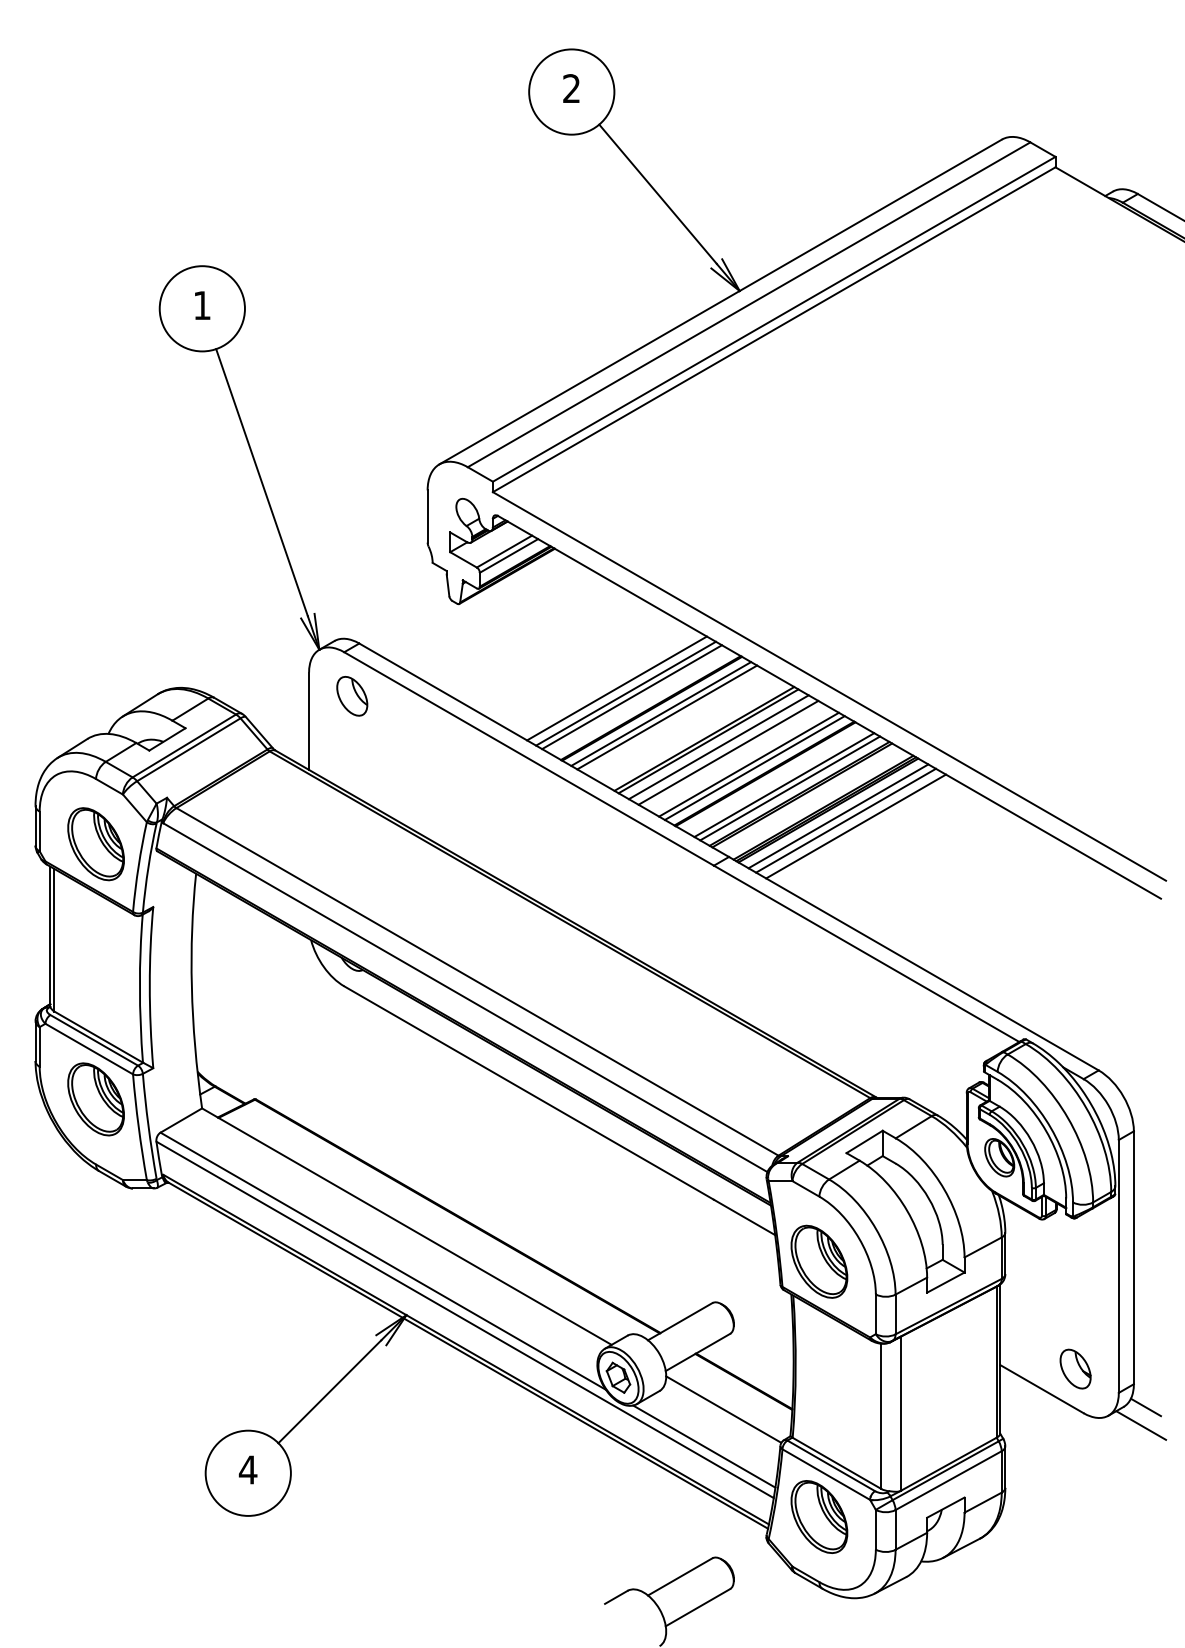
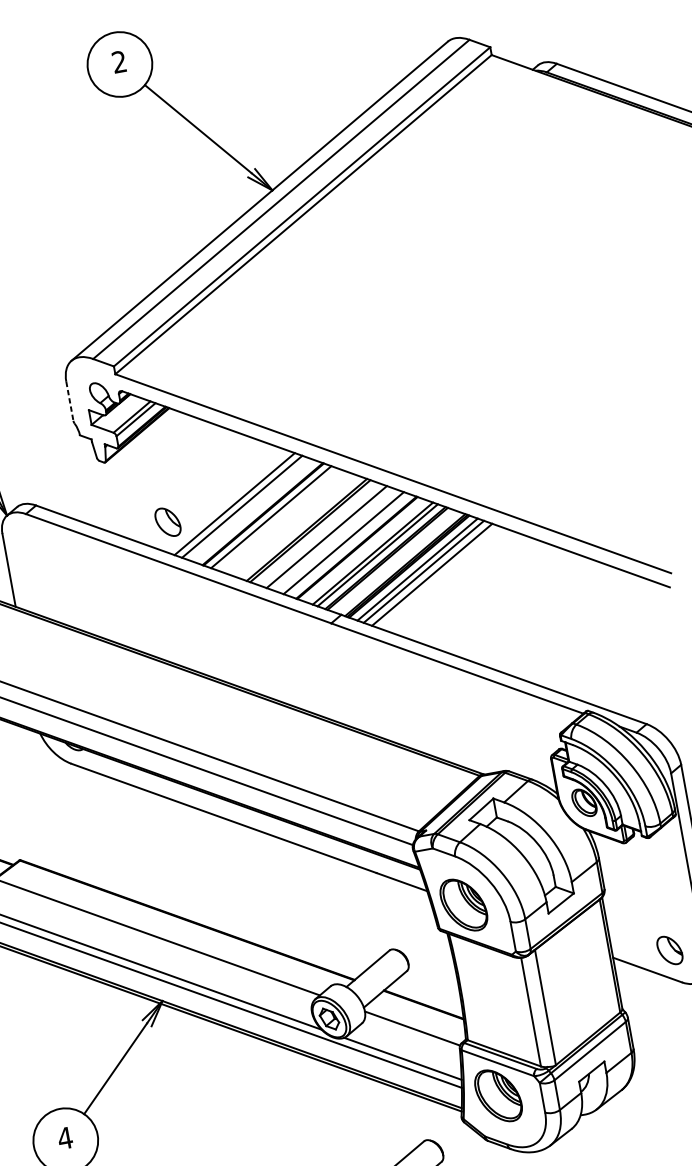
line: (427, 517) -> (69, 402), solid -> dashed
part: (352, 696) -> (168, 522), moved
line: (631, 697) -> (246, 508), removed
line: (667, 717) -> (276, 518), removed
line: (718, 747) -> (318, 534), removed
line: (754, 767) -> (348, 544), removed

